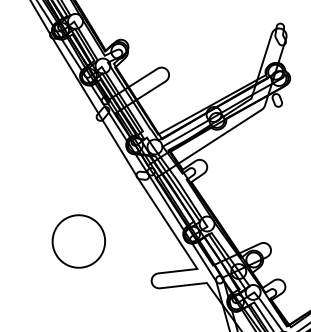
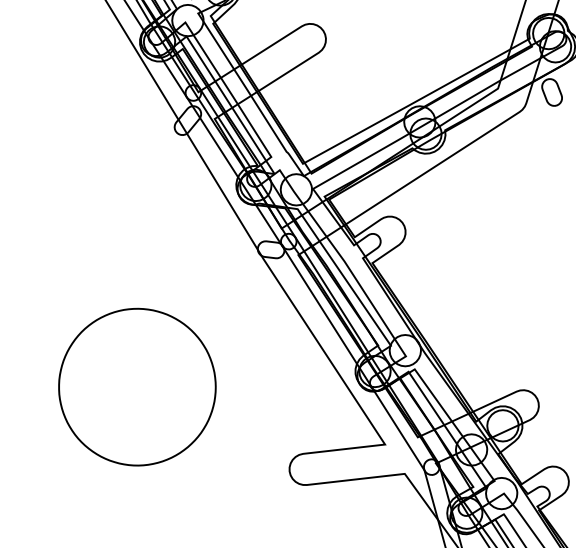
part: (78, 241) -> (136, 387), size x1.43

